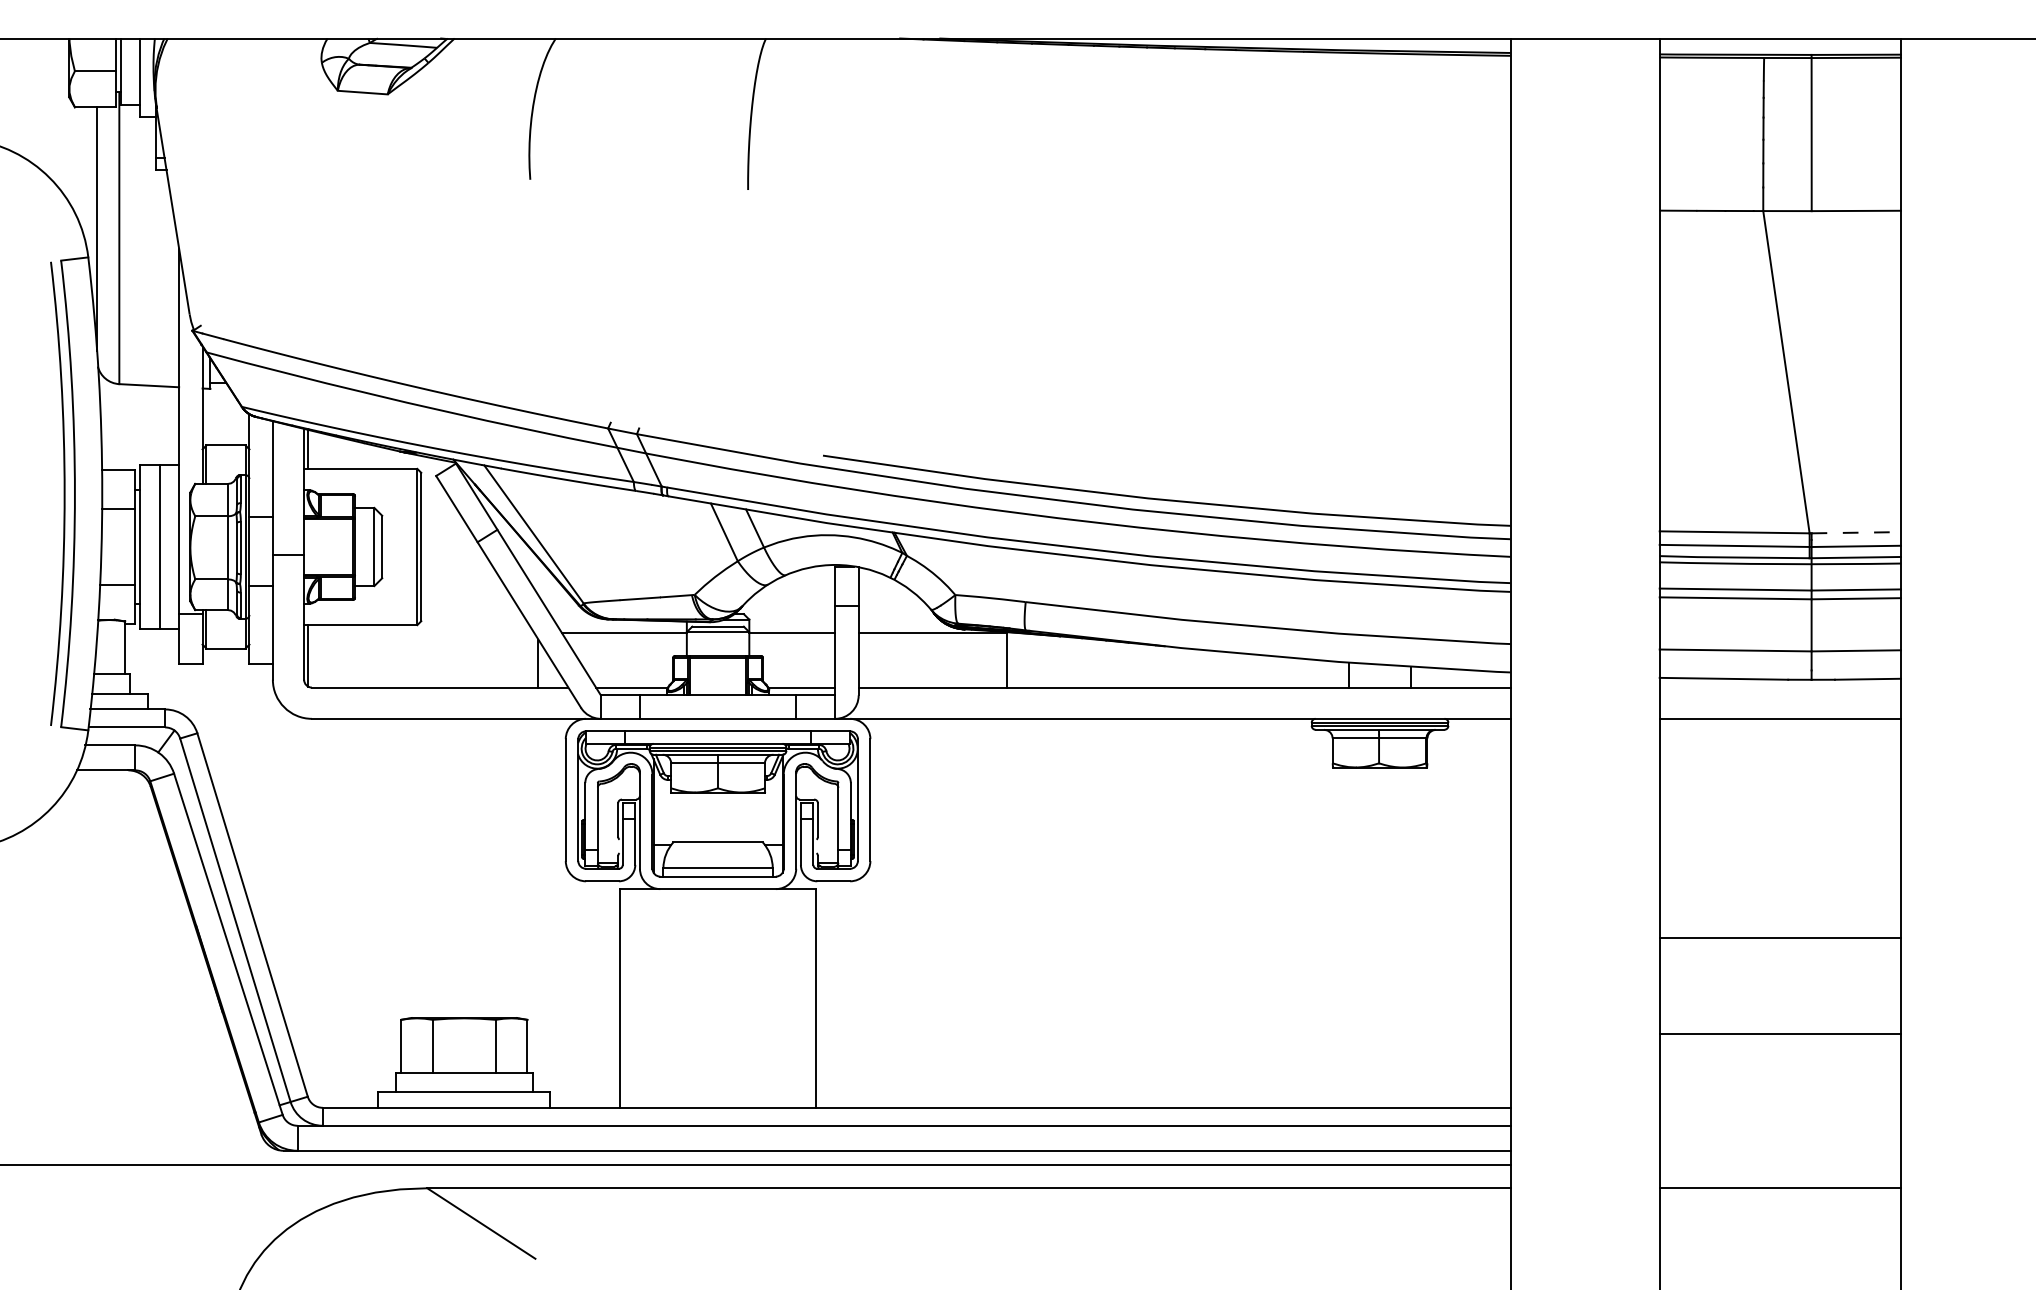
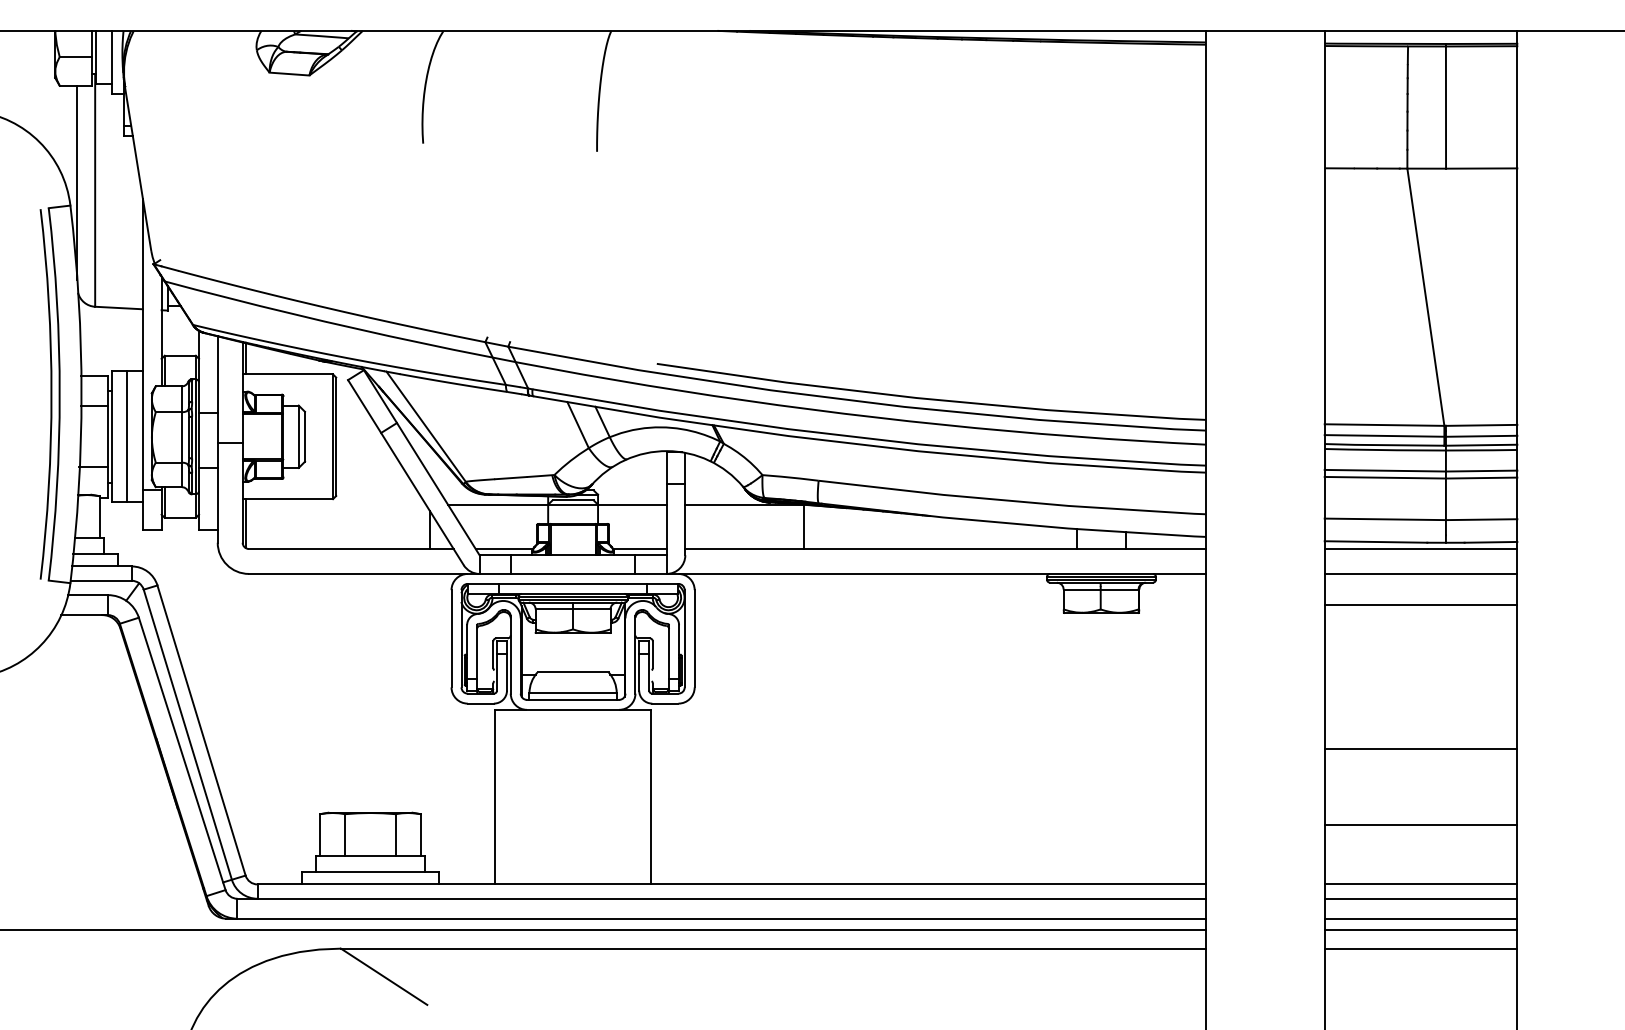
line: (1856, 532) -> (1481, 425), dashed -> solid
line: (1779, 688) -> (1420, 549), added
line: (1779, 758) -> (1420, 605), added
line: (1779, 1107) -> (1420, 884), added
line: (1779, 1125) -> (1420, 898), added
line: (1779, 1150) -> (1420, 918), added
line: (1779, 1164) -> (1420, 929), added

